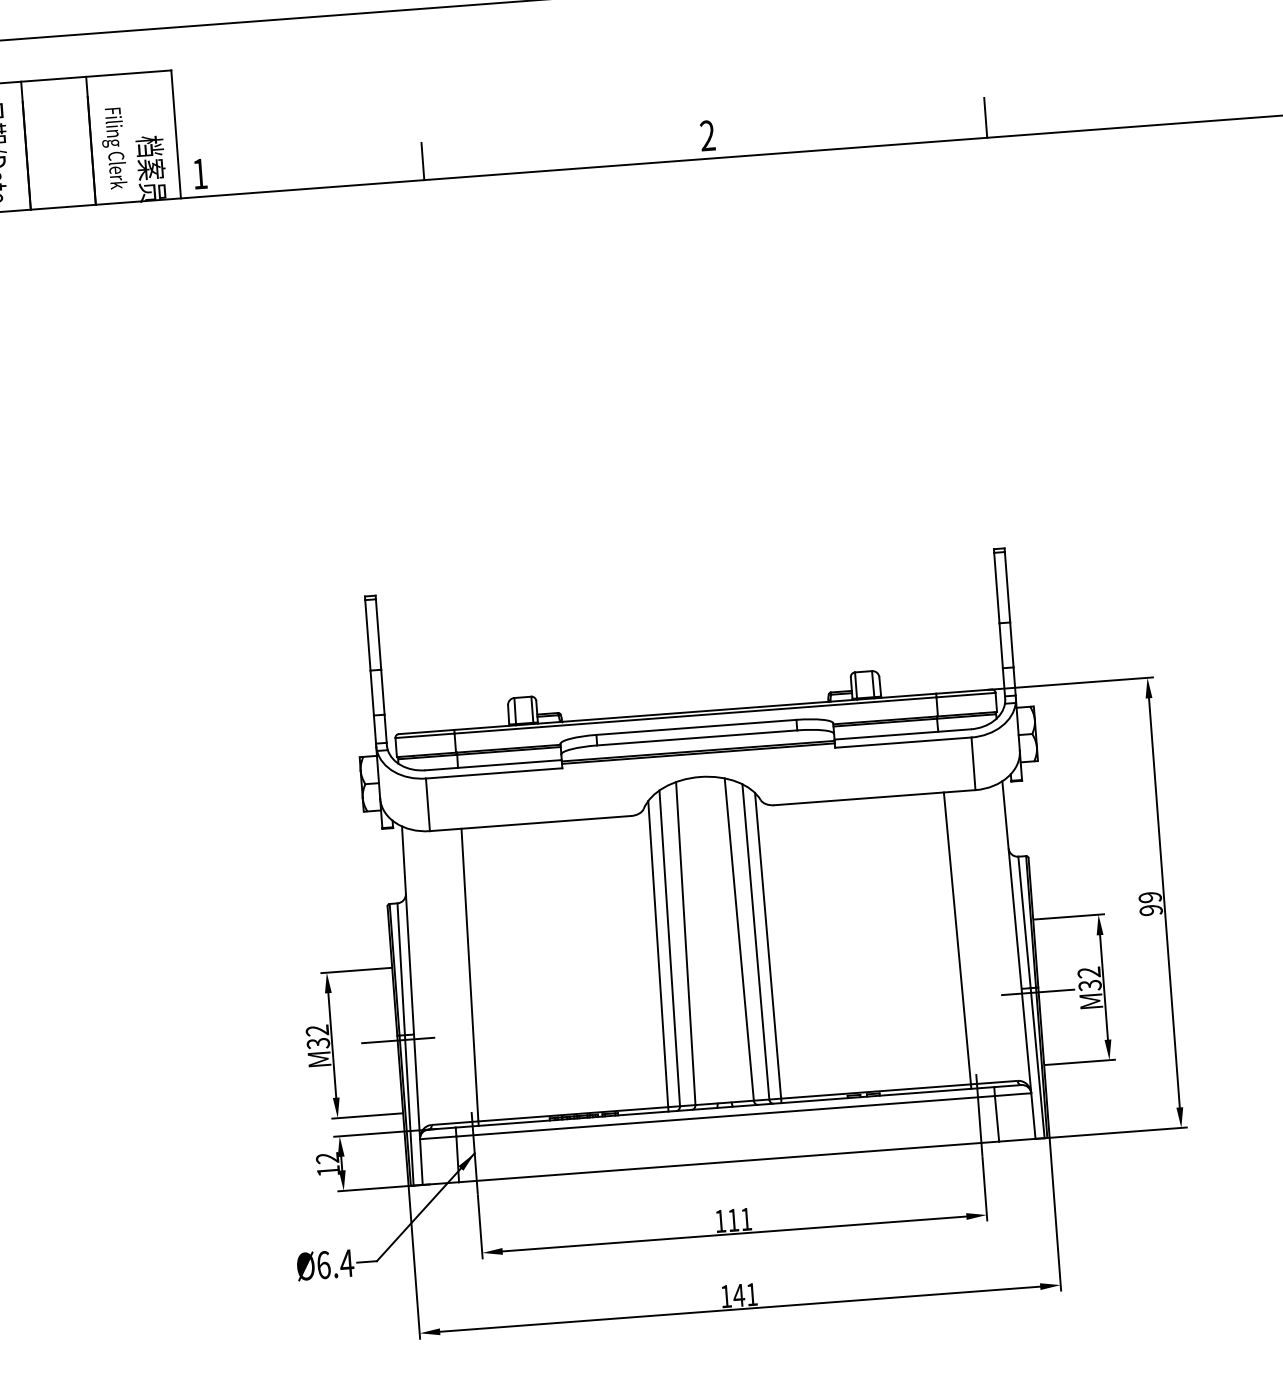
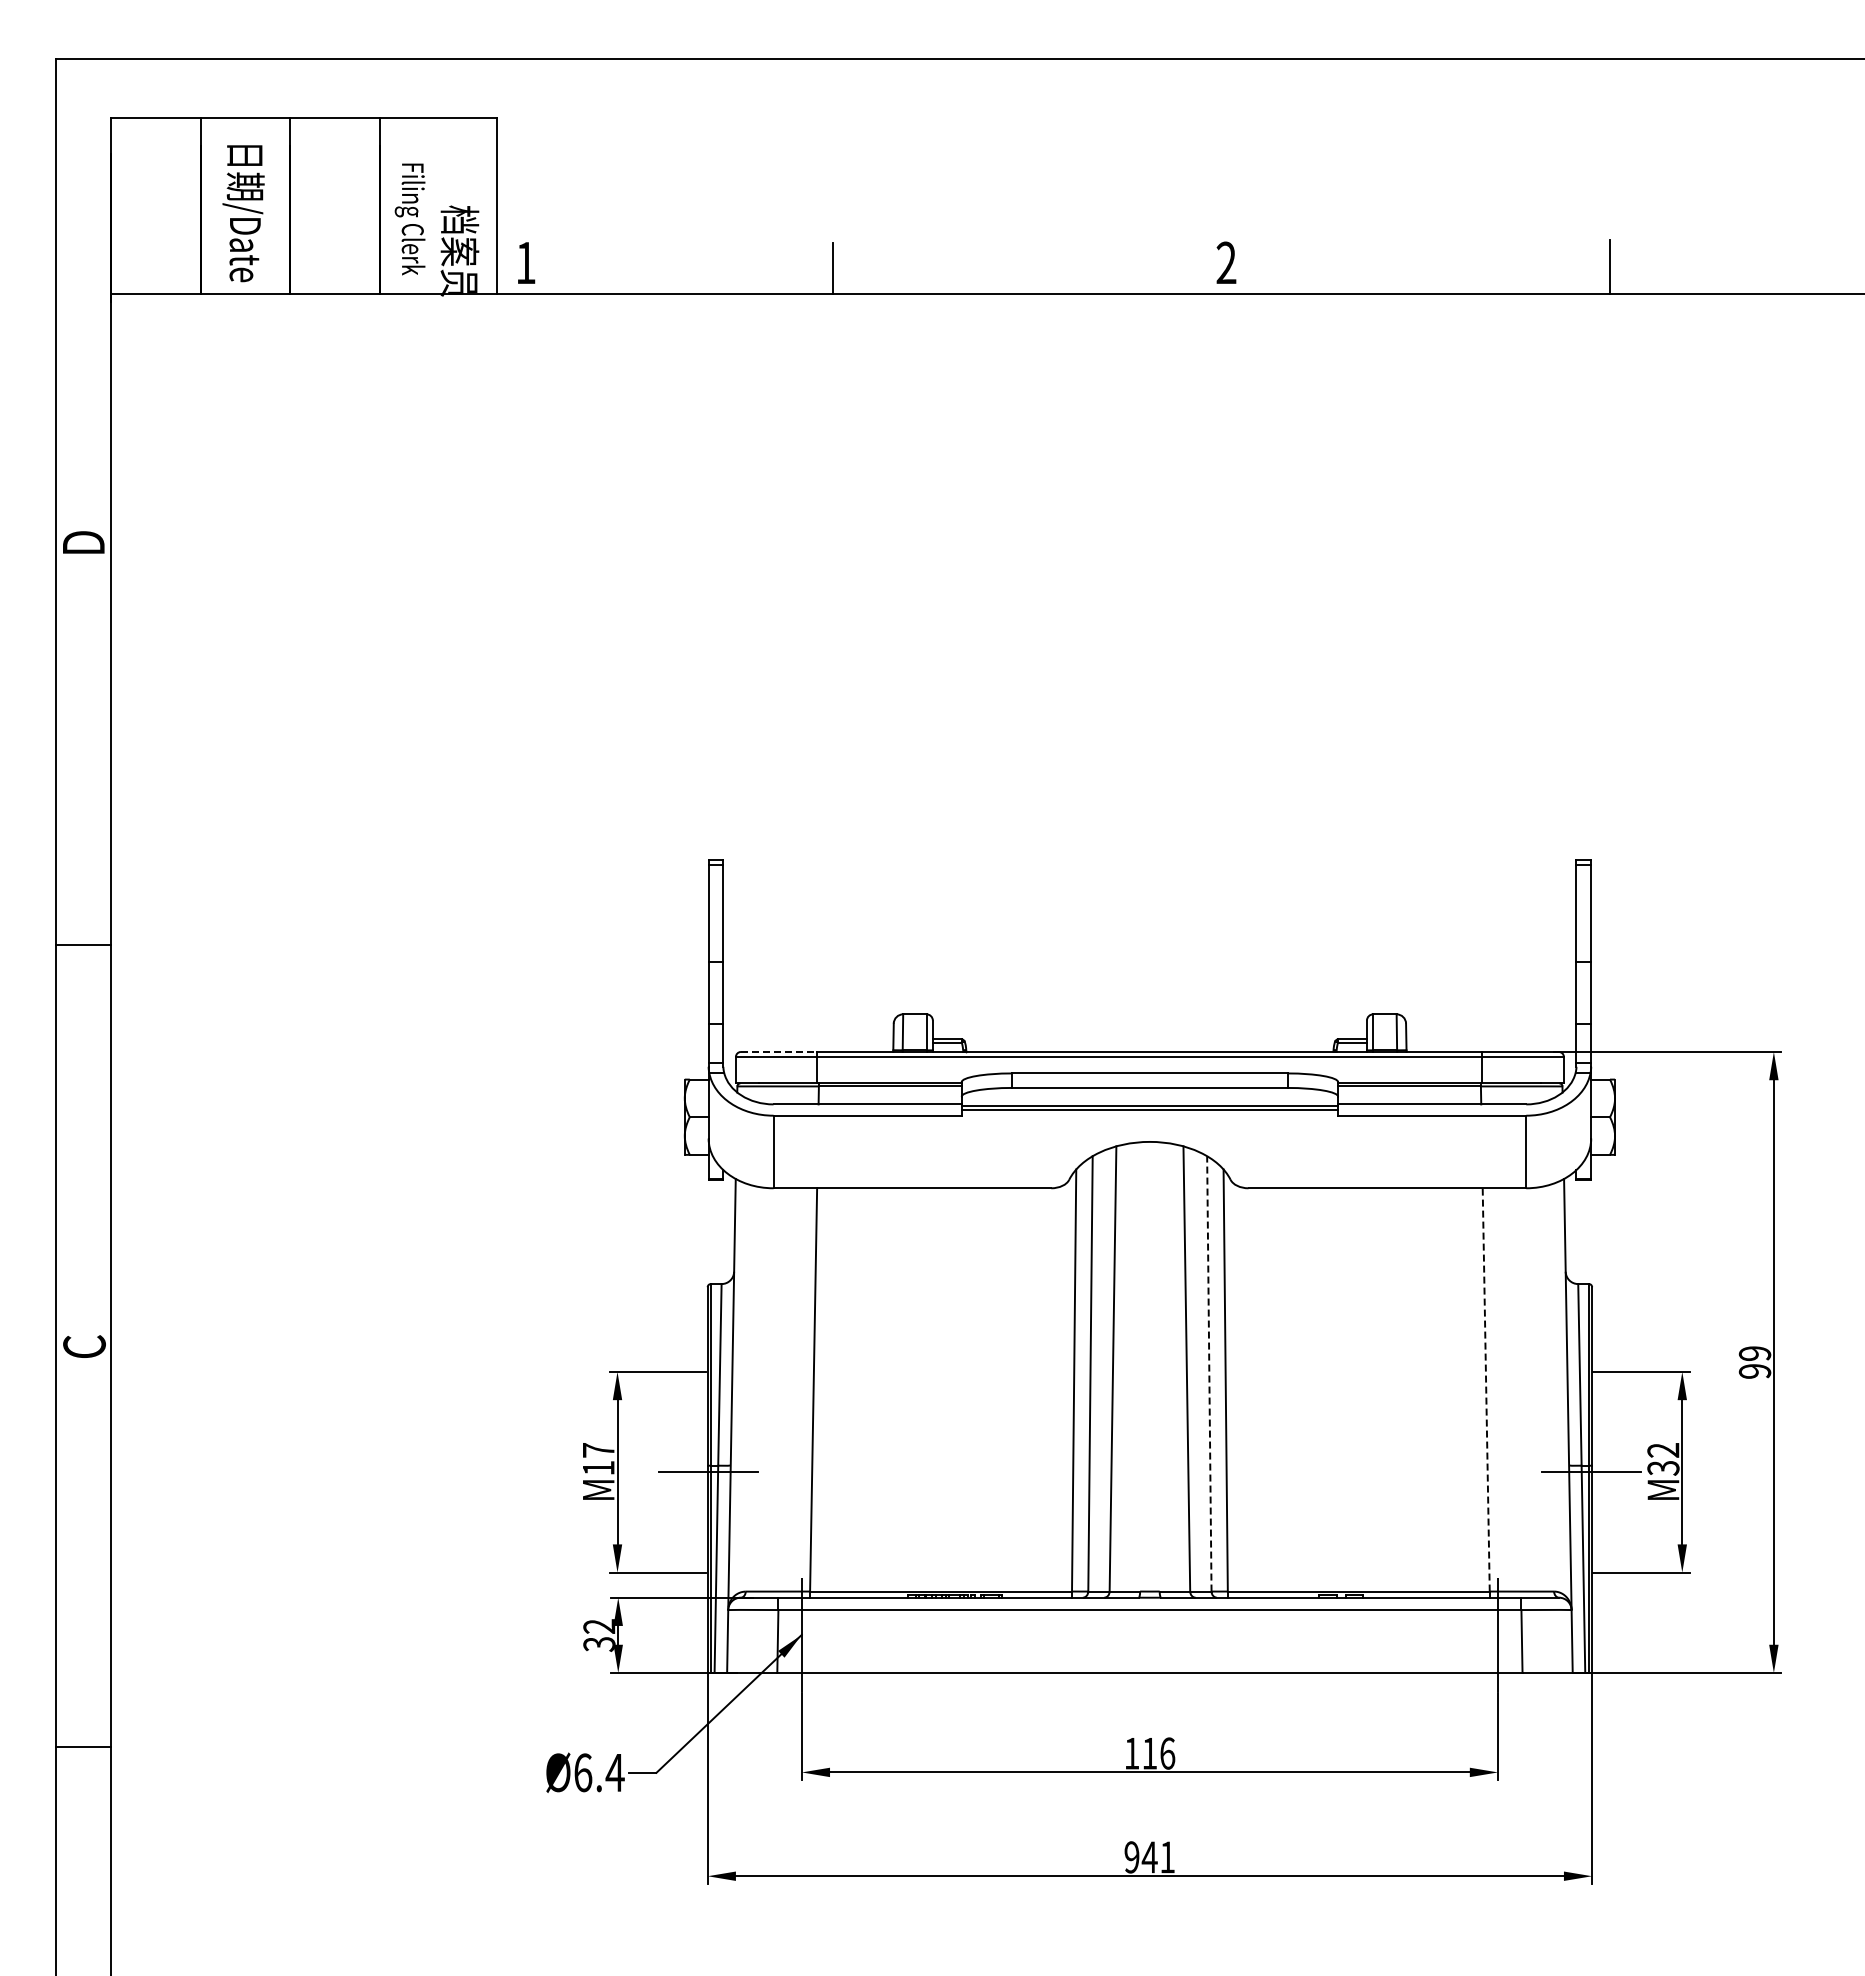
line: (426, 731) -> (779, 1051), solid -> dashed
line: (957, 938) -> (1486, 1389), solid -> dashed
line: (755, 941) -> (1209, 1373), solid -> dashed
text: (317, 1037) -> (598, 1459), M32 -> M17
text: (328, 1171) -> (599, 1644), 12 -> 32
text: (746, 1219) -> (1167, 1753), 111 -> 116
text: (725, 1296) -> (1131, 1857), 141 -> 941

